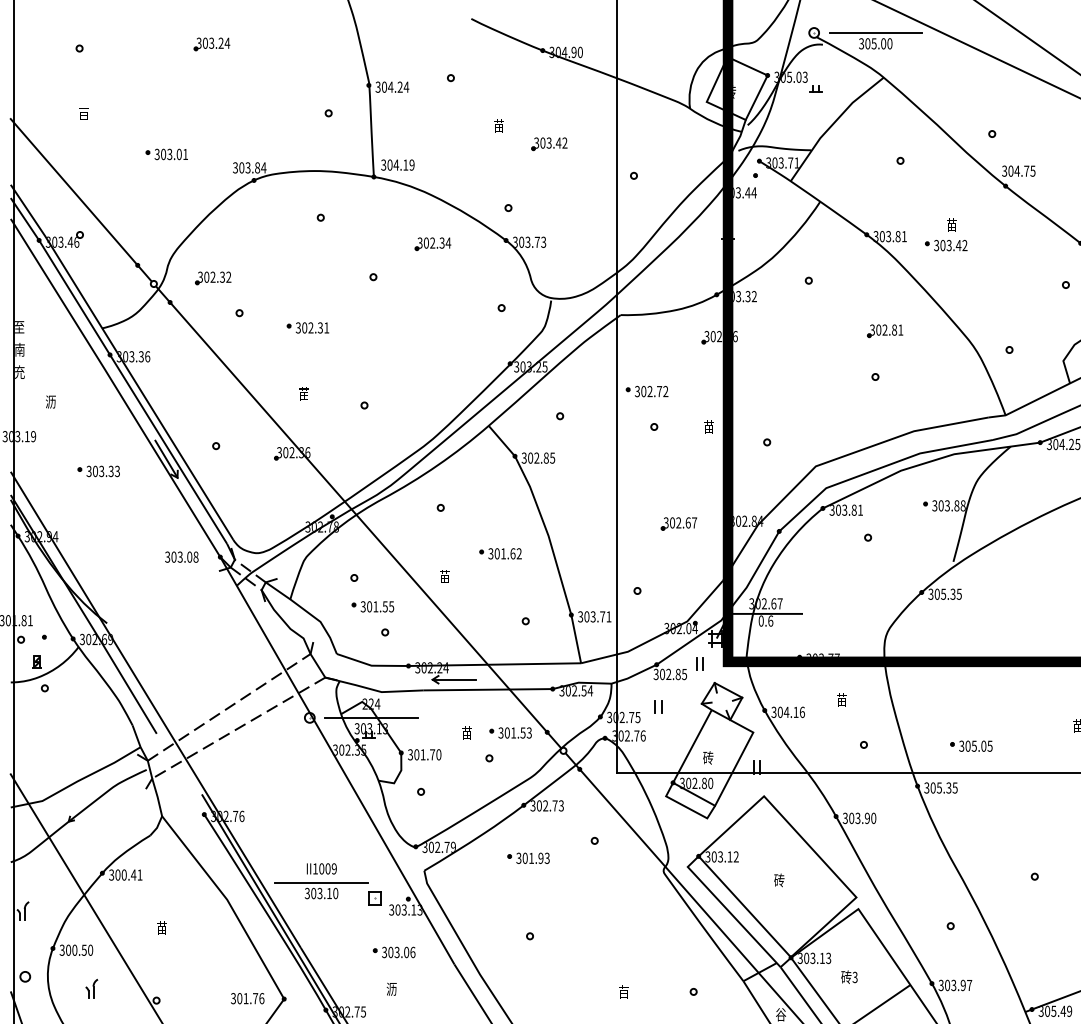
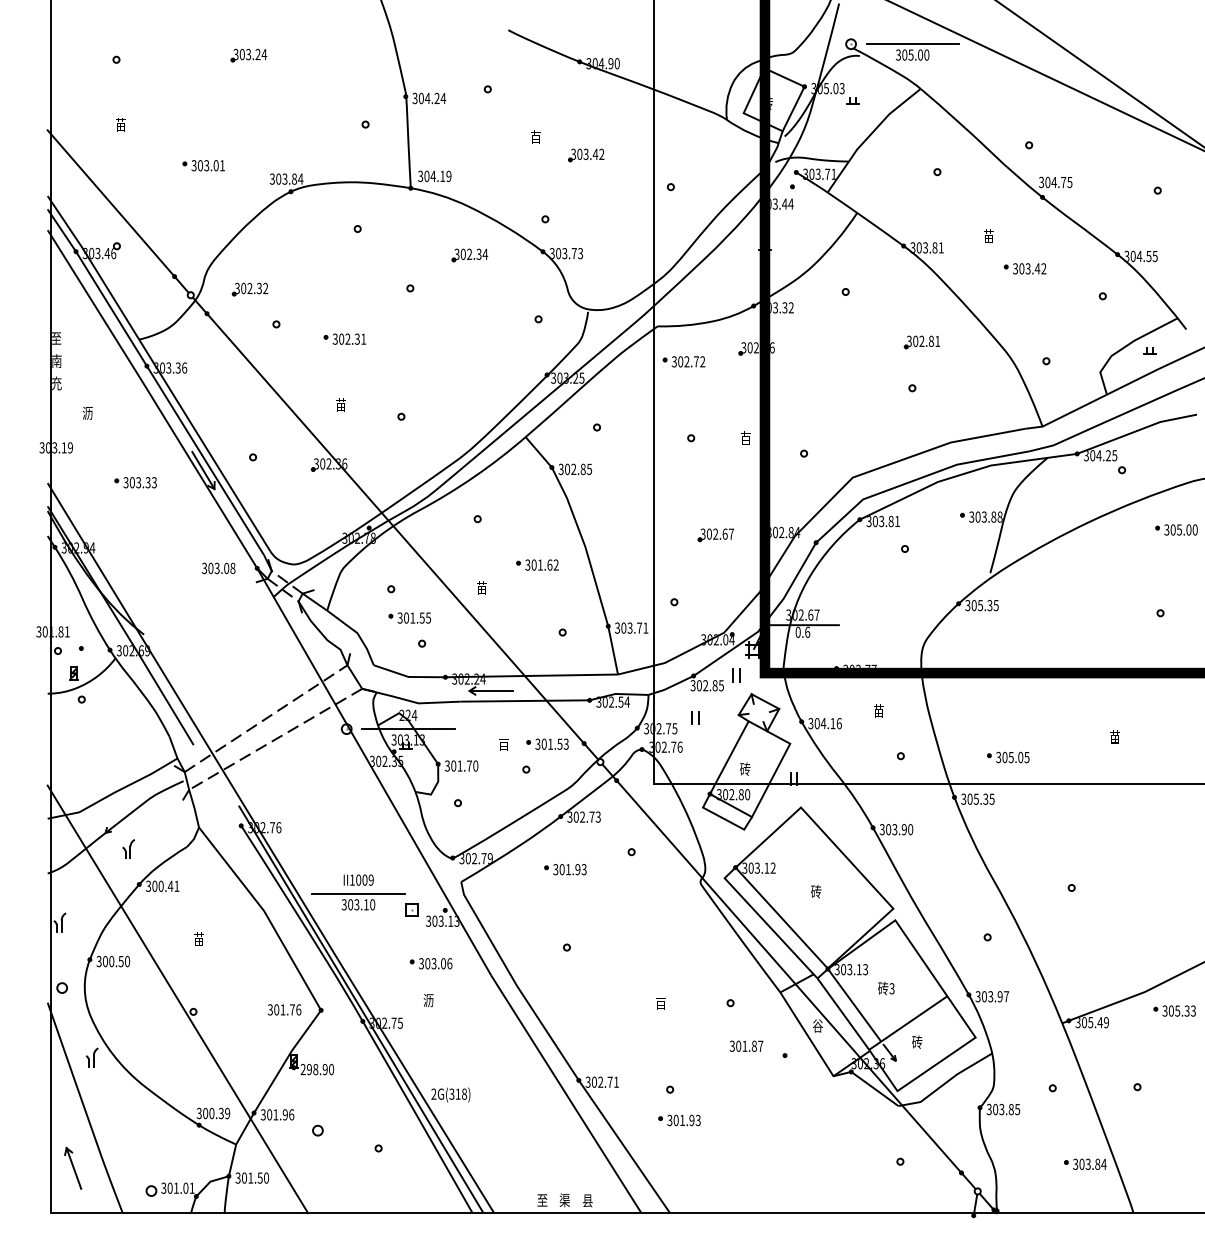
part: (945, 245) -> (1024, 268), moved
part: (646, 391) -> (683, 361), moved
part: (91, 988) -> (128, 848), moved

